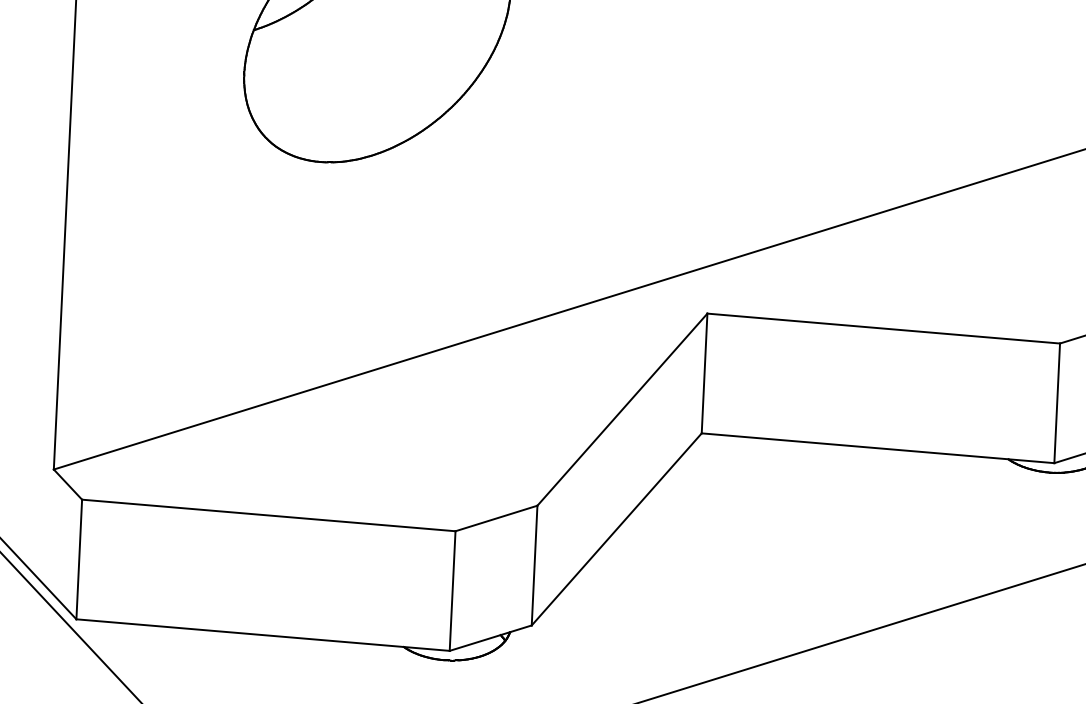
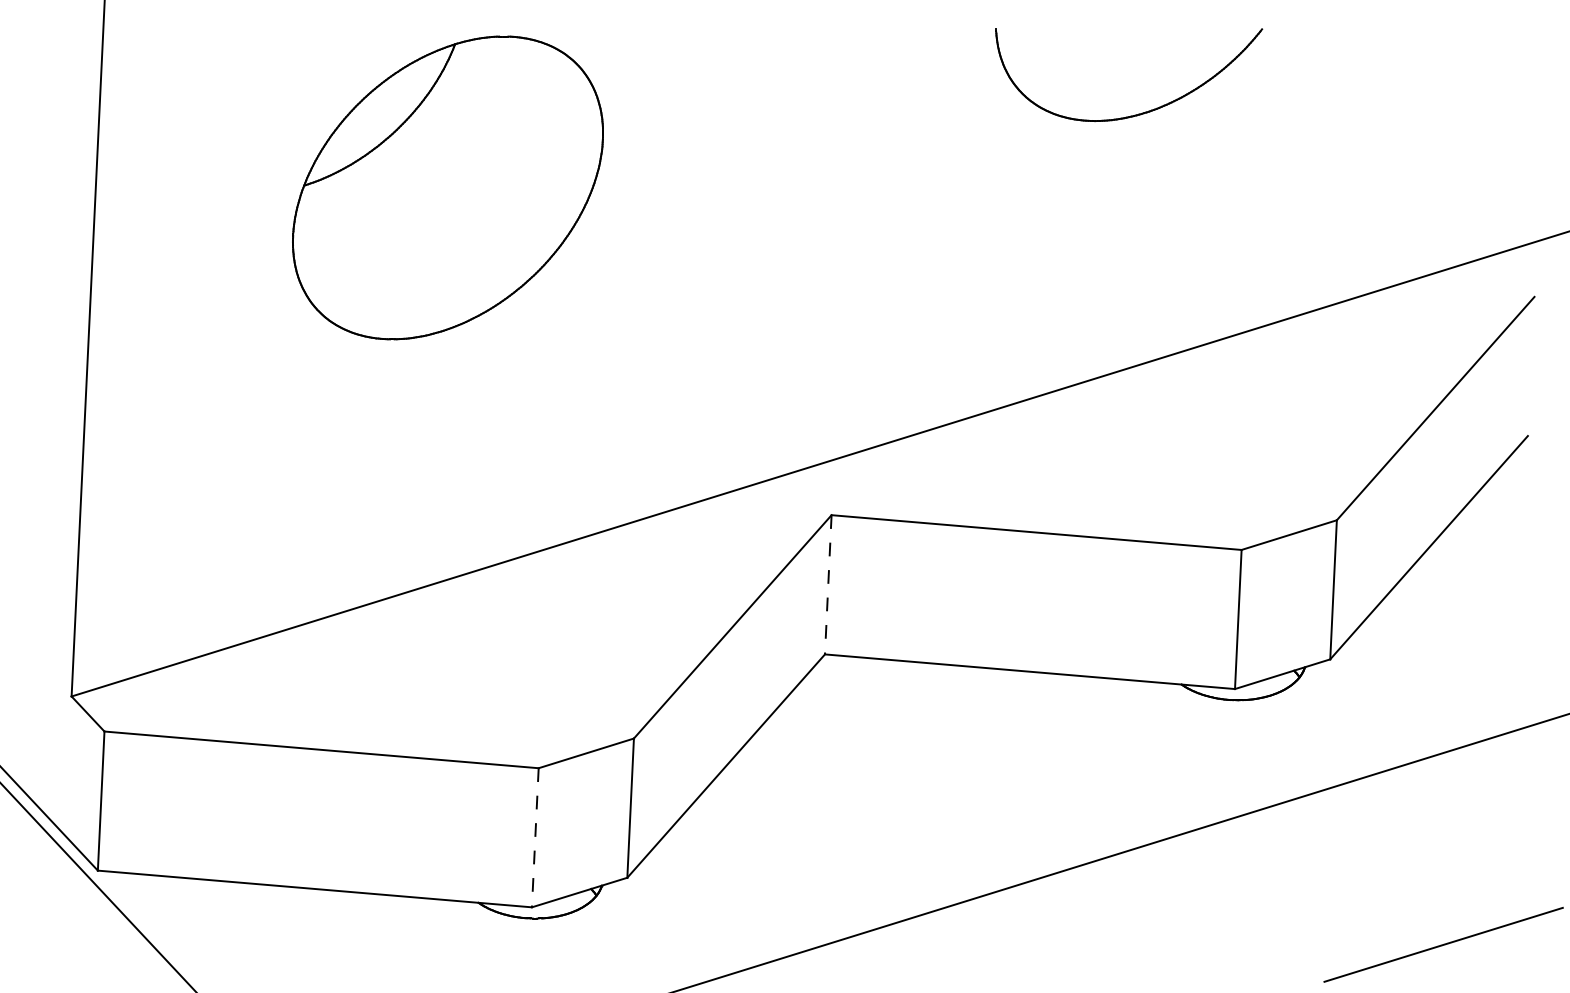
line: (704, 373) -> (828, 584), solid -> dashed
line: (452, 590) -> (535, 837), solid -> dashed

